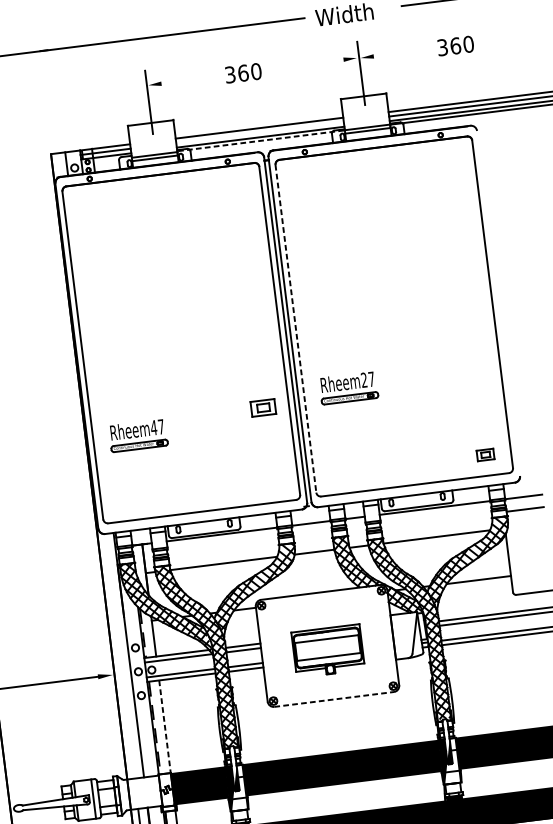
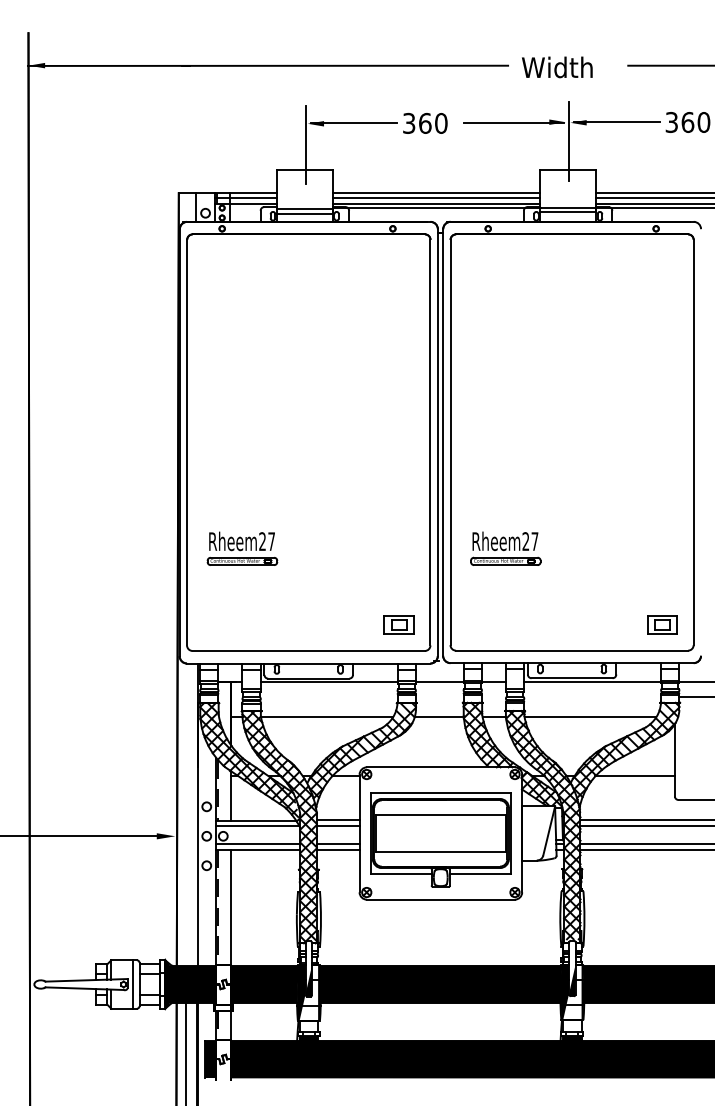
line: (397, 53) -> (616, 122), added
line: (314, 63) -> (513, 122), added
line: (185, 80) -> (353, 123), added
line: (260, 132) -> (436, 198), added
line: (261, 140) -> (437, 208), dashed -> solid
line: (295, 328) -> (450, 442), dashed -> solid
part: (348, 387) -> (505, 548), moved
part: (263, 407) -> (398, 624), moved
text: (153, 427) -> (262, 541), Rheem47 -> Rheem27
part: (485, 454) -> (662, 624), size x1.43
part: (327, 650) -> (440, 839), size x1.67
line: (333, 699) -> (440, 899), dashed -> solid
line: (164, 726) -> (230, 907), dashed -> solid
fill: (140, 792) -> (190, 983), added

